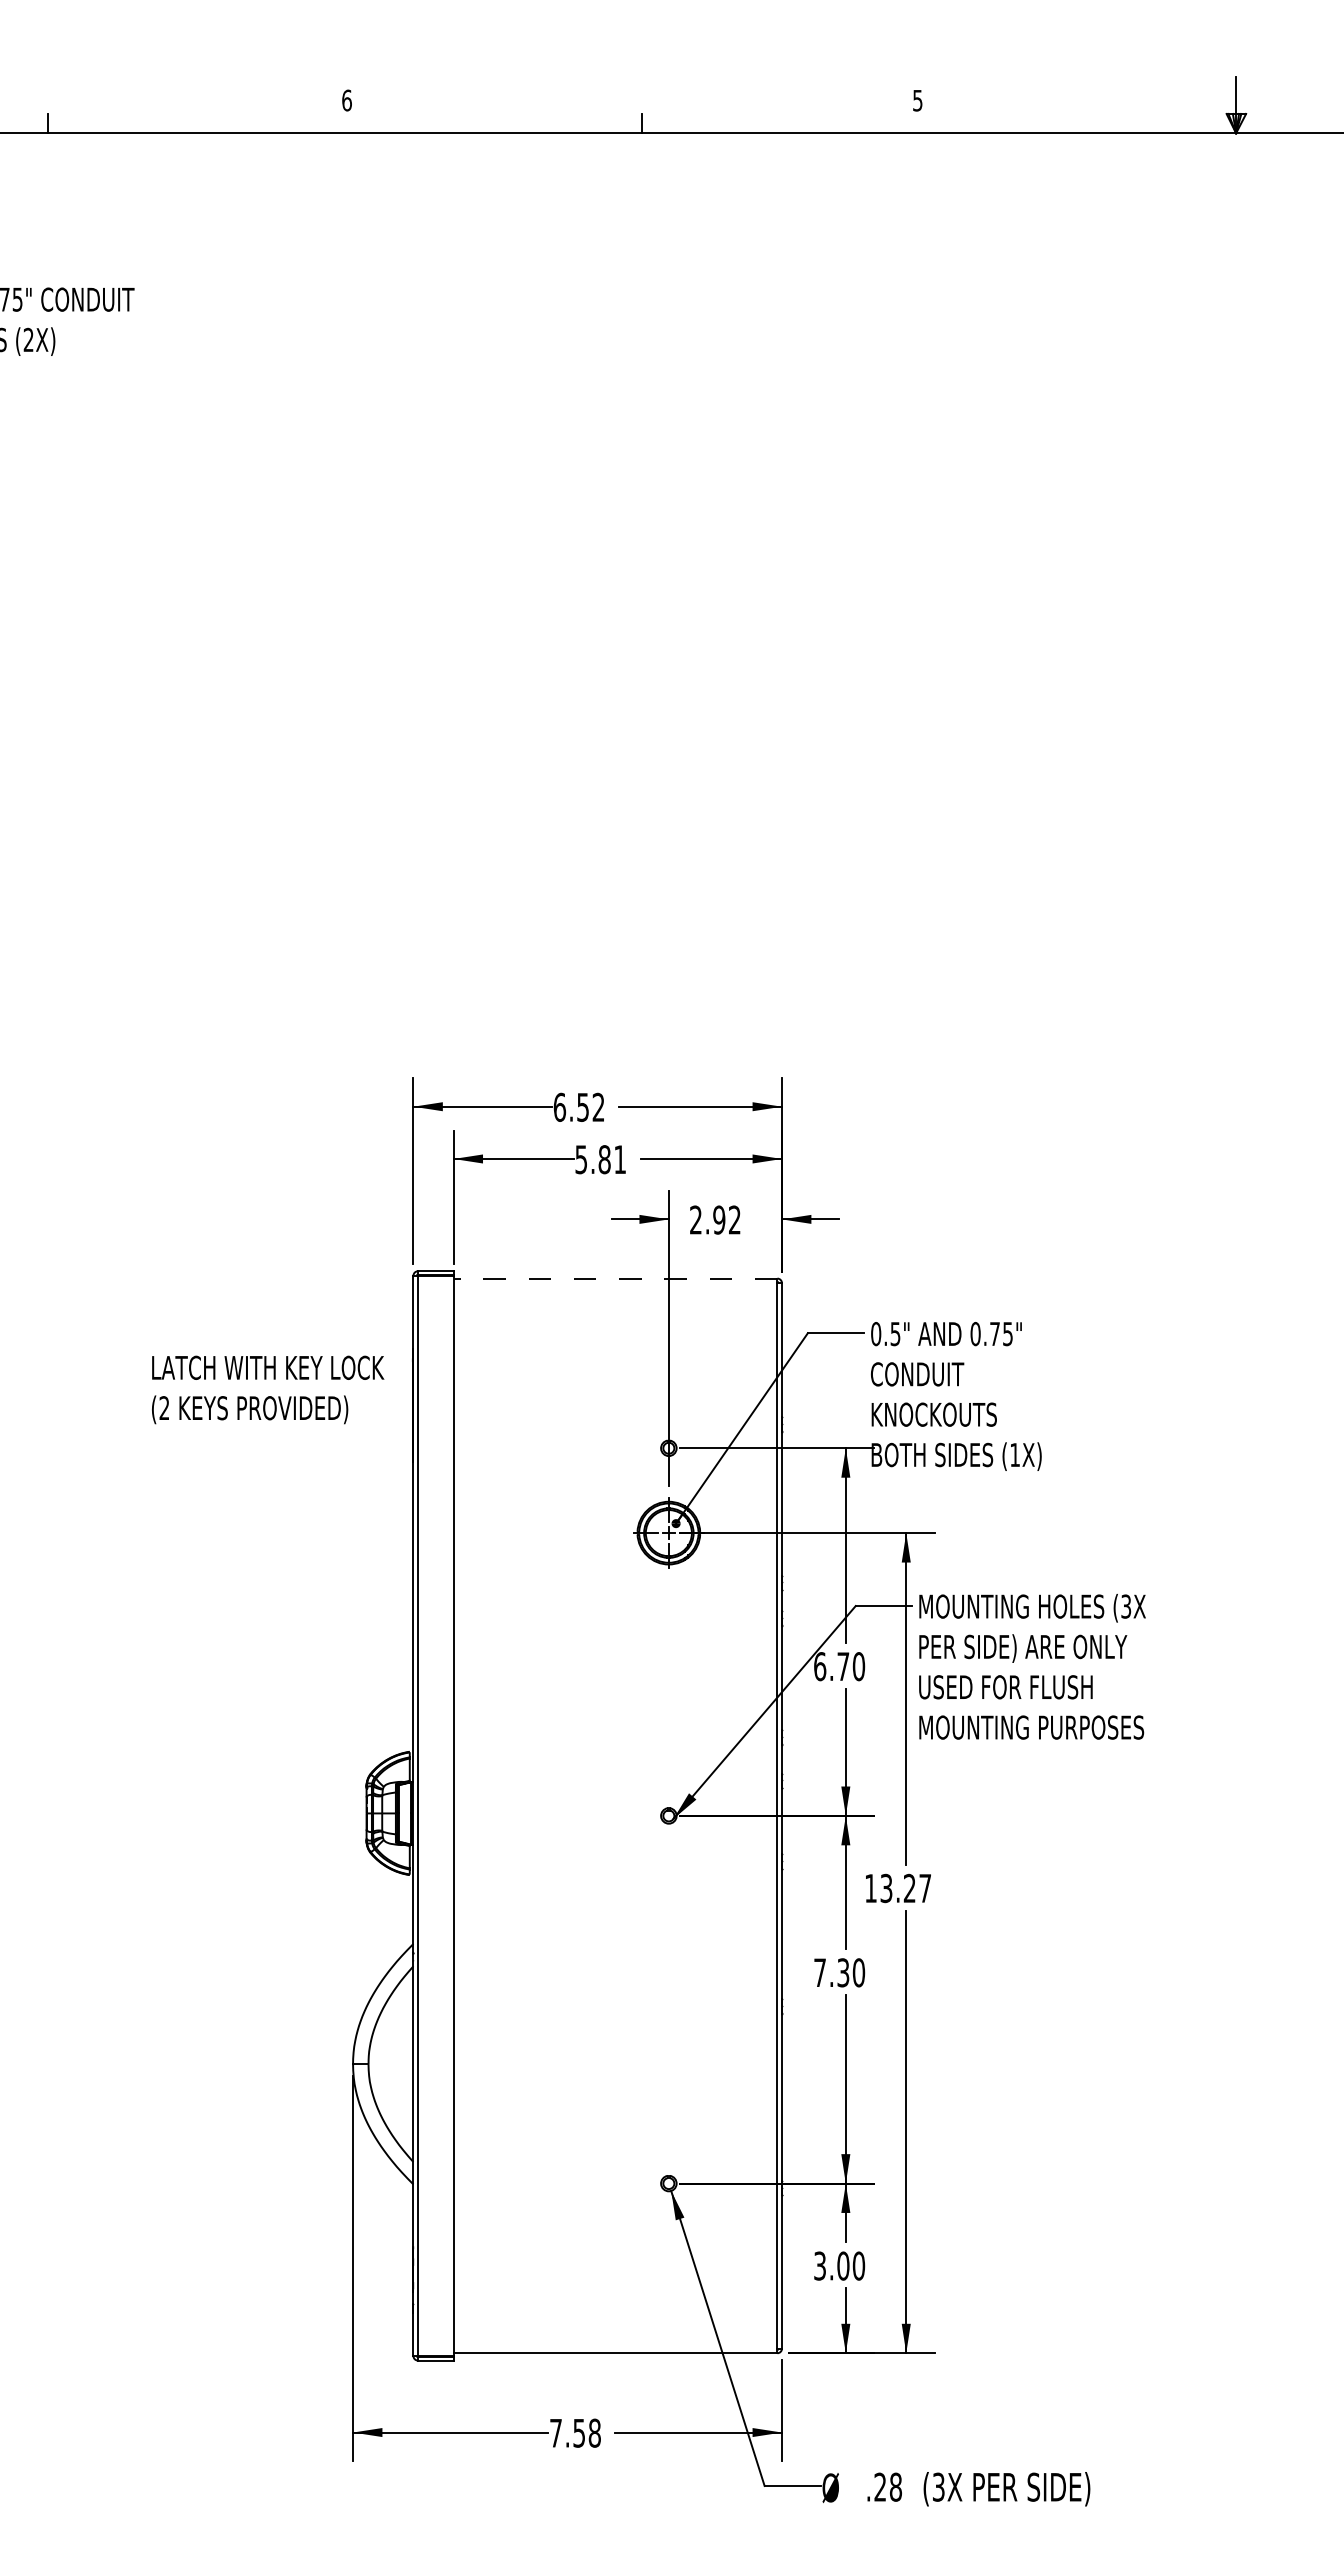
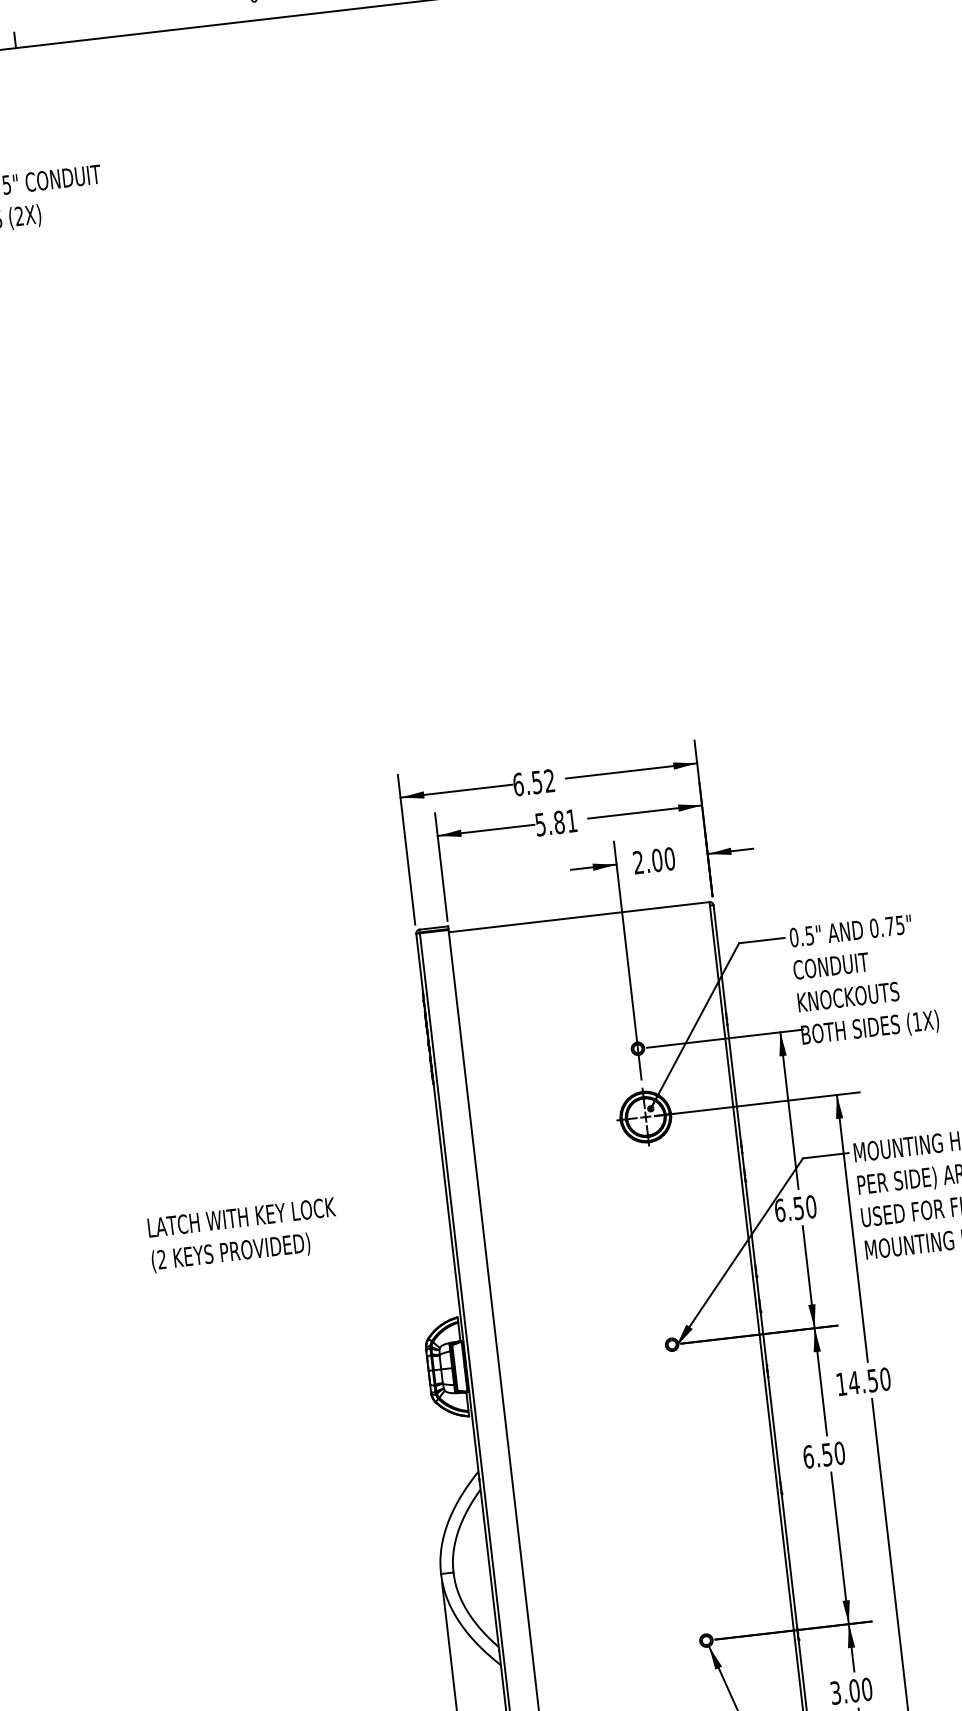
text: (726, 1219) -> (663, 859), 2.92 -> 2.00
line: (615, 1278) -> (579, 917), dashed -> solid
text: (268, 1389) -> (243, 1234), moved
text: (843, 1666) -> (798, 1208), 6.70 -> 6.50
text: (905, 1888) -> (869, 1381), 13.27 -> 14.50
text: (831, 1972) -> (817, 1455), 7.30 -> 6.50

